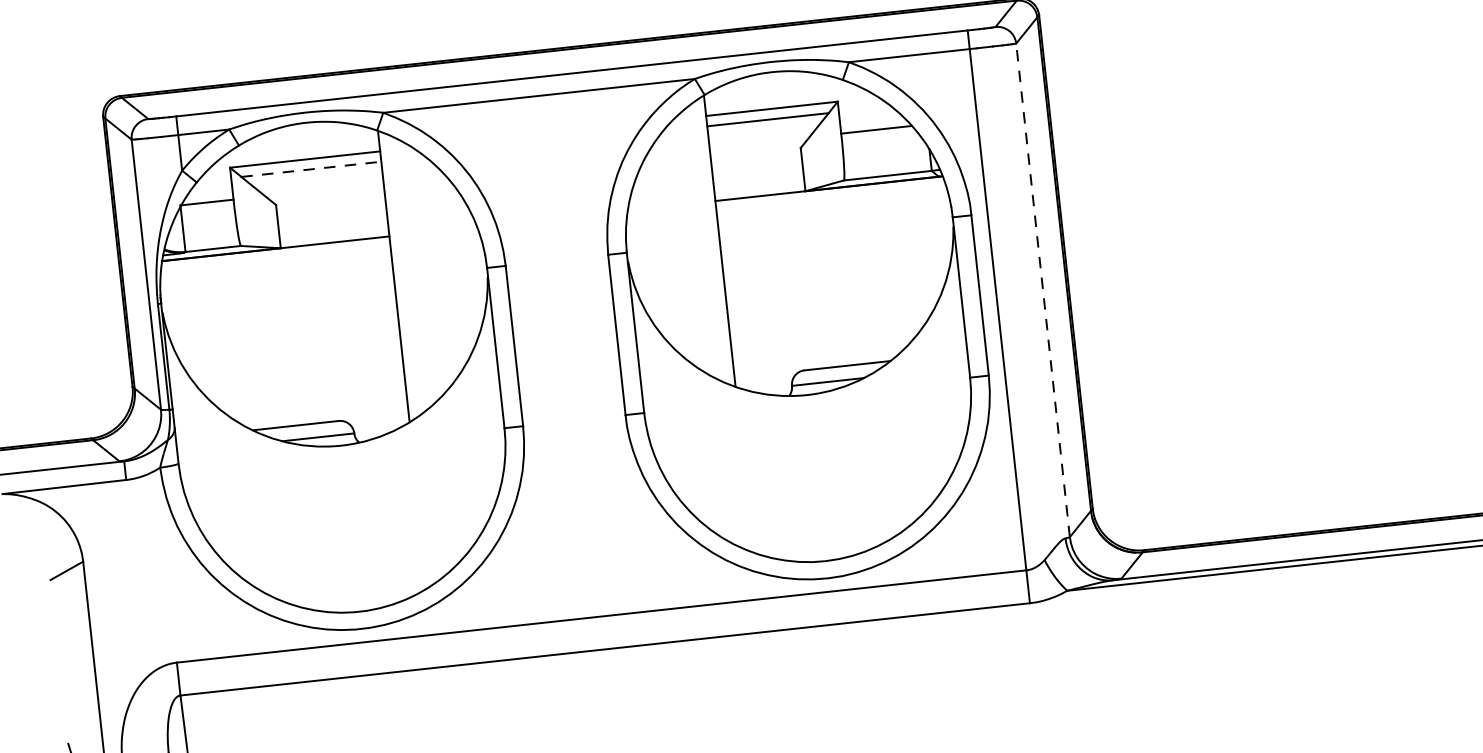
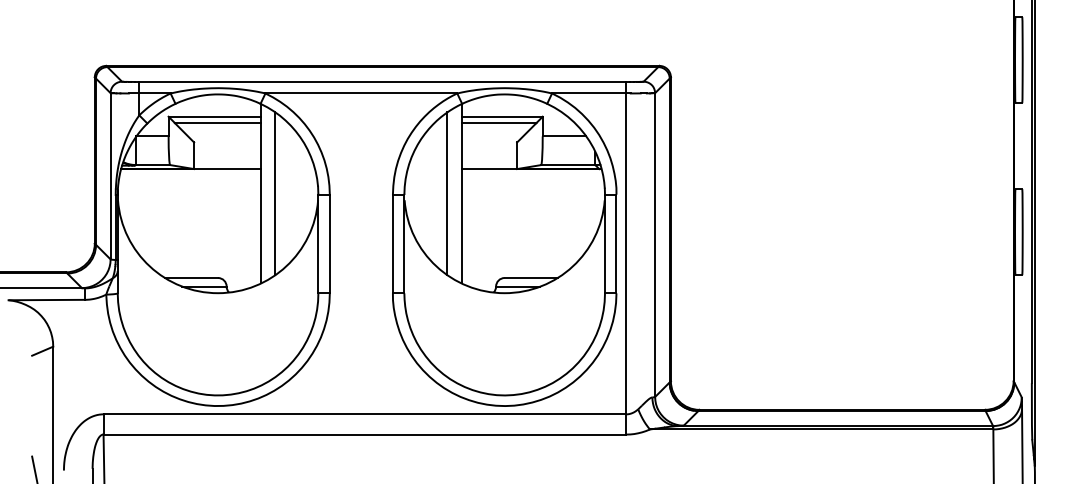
line: (312, 169) -> (218, 123), dashed -> solid
line: (696, 243) -> (447, 193), added
line: (417, 273) -> (275, 193), added
line: (1043, 290) -> (655, 245), dashed -> solid

